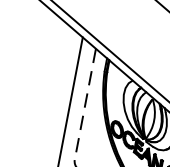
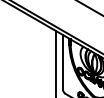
line: (85, 106) -> (63, 63), dashed -> solid

